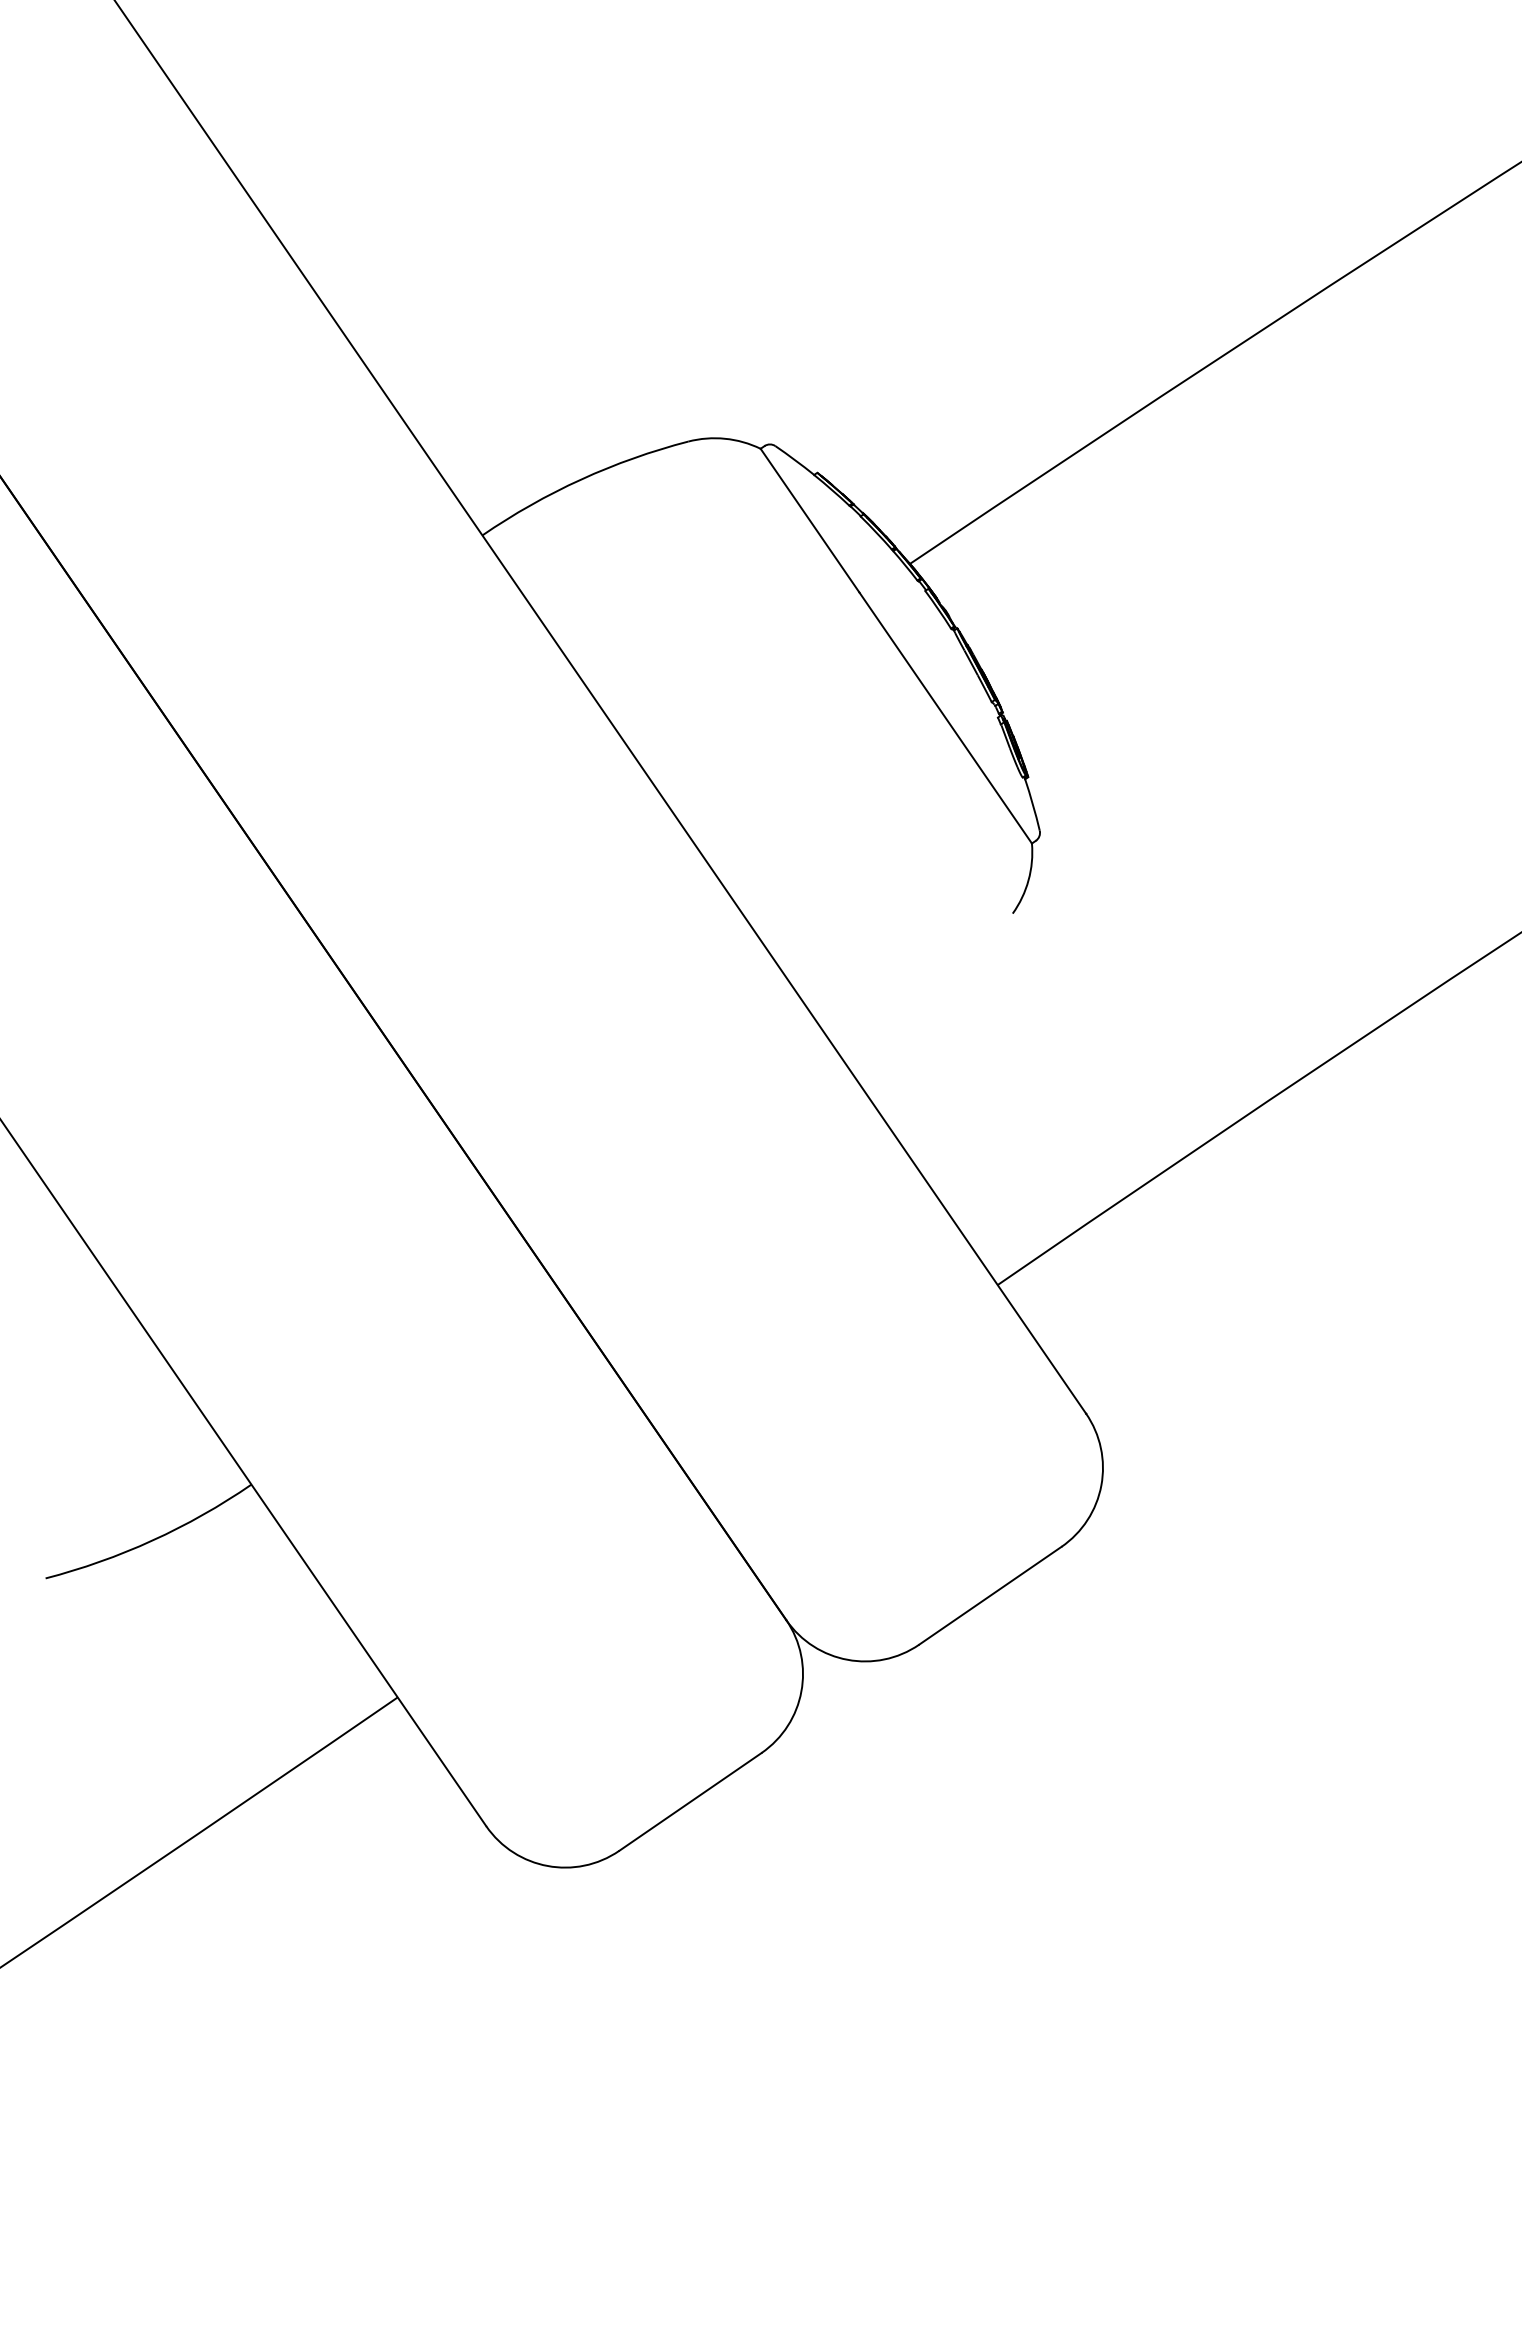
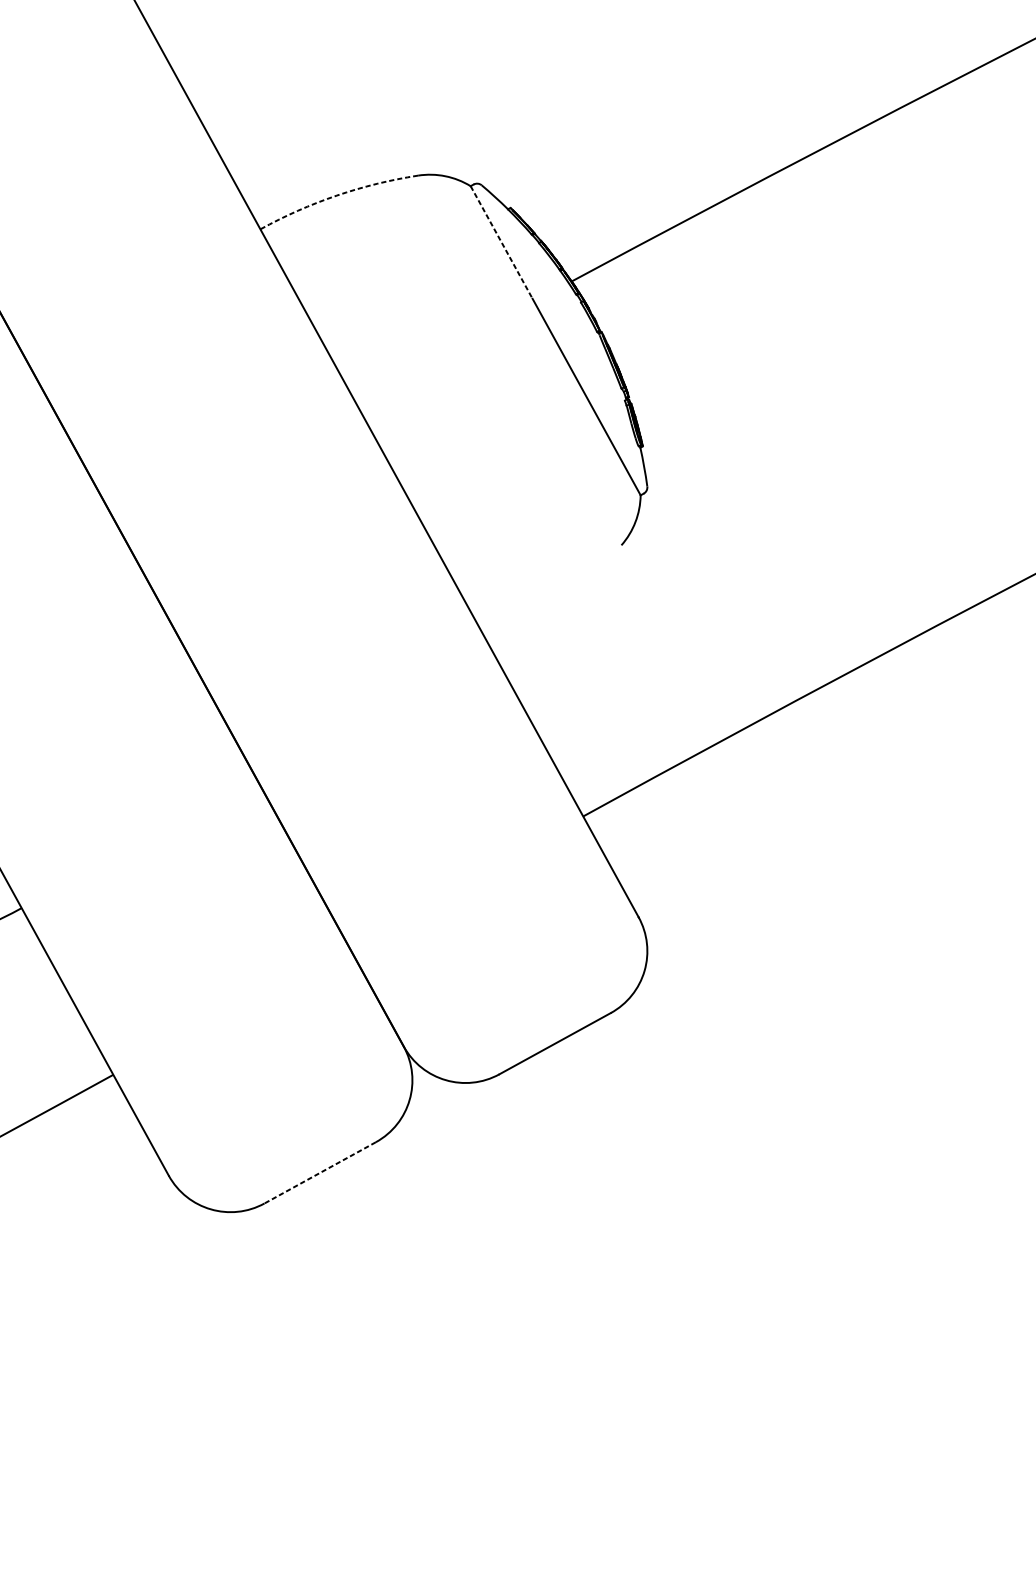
arc: (581, 479) -> (337, 195), solid -> dashed
line: (810, 521) -> (501, 243), solid -> dashed
line: (690, 1802) -> (320, 1173), solid -> dashed

